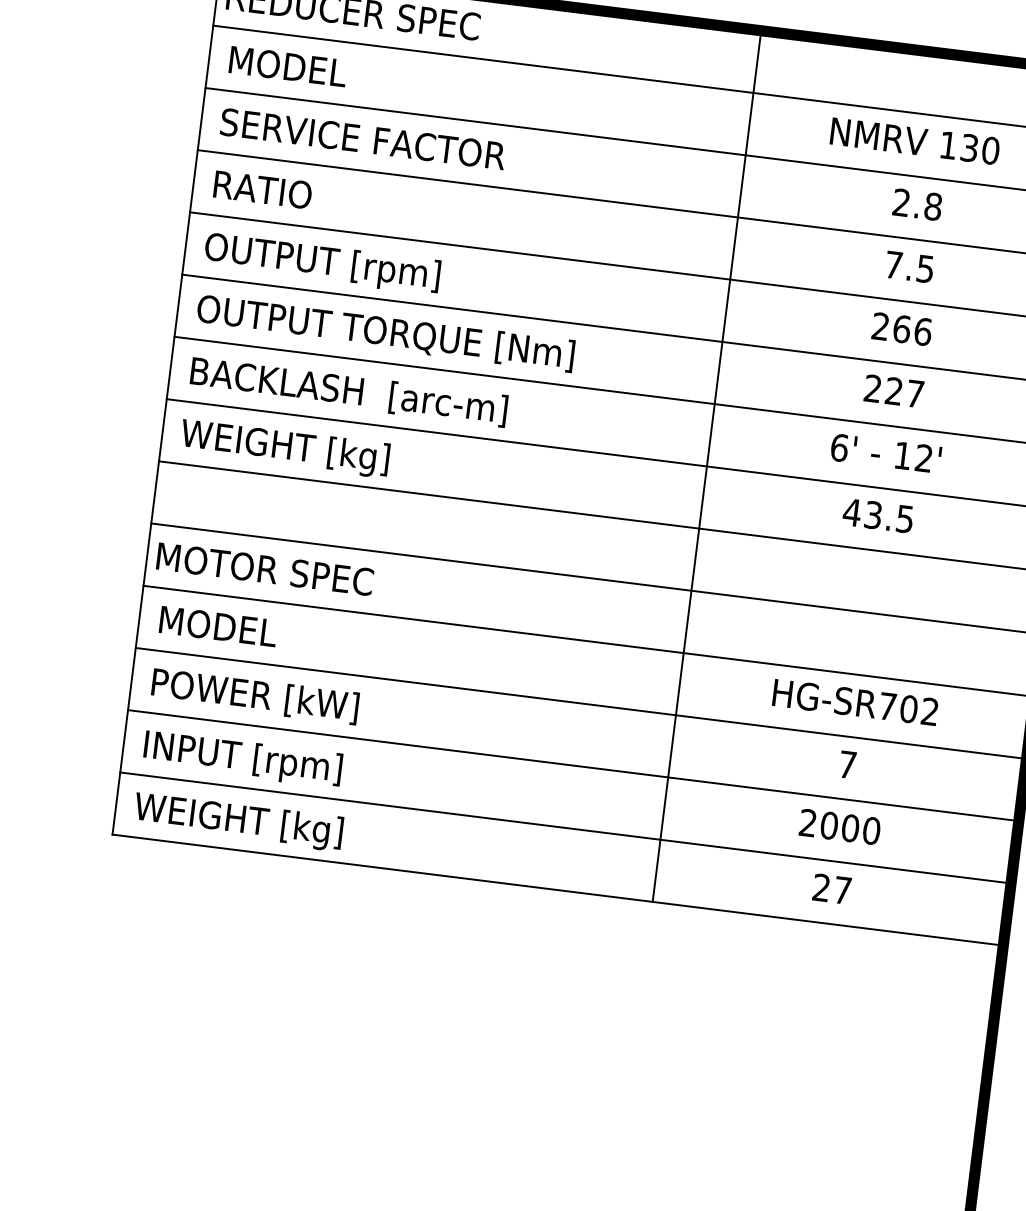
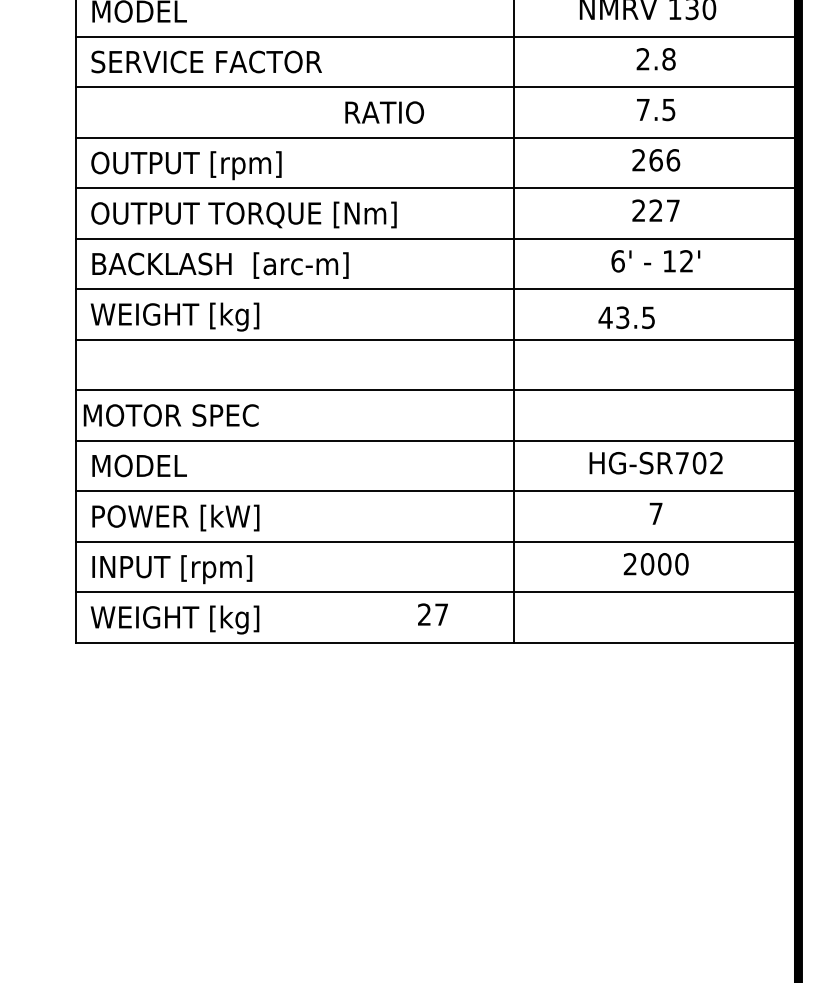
text: (262, 189) -> (384, 112), moved
text: (877, 515) -> (626, 317), moved
text: (831, 888) -> (432, 614), moved

